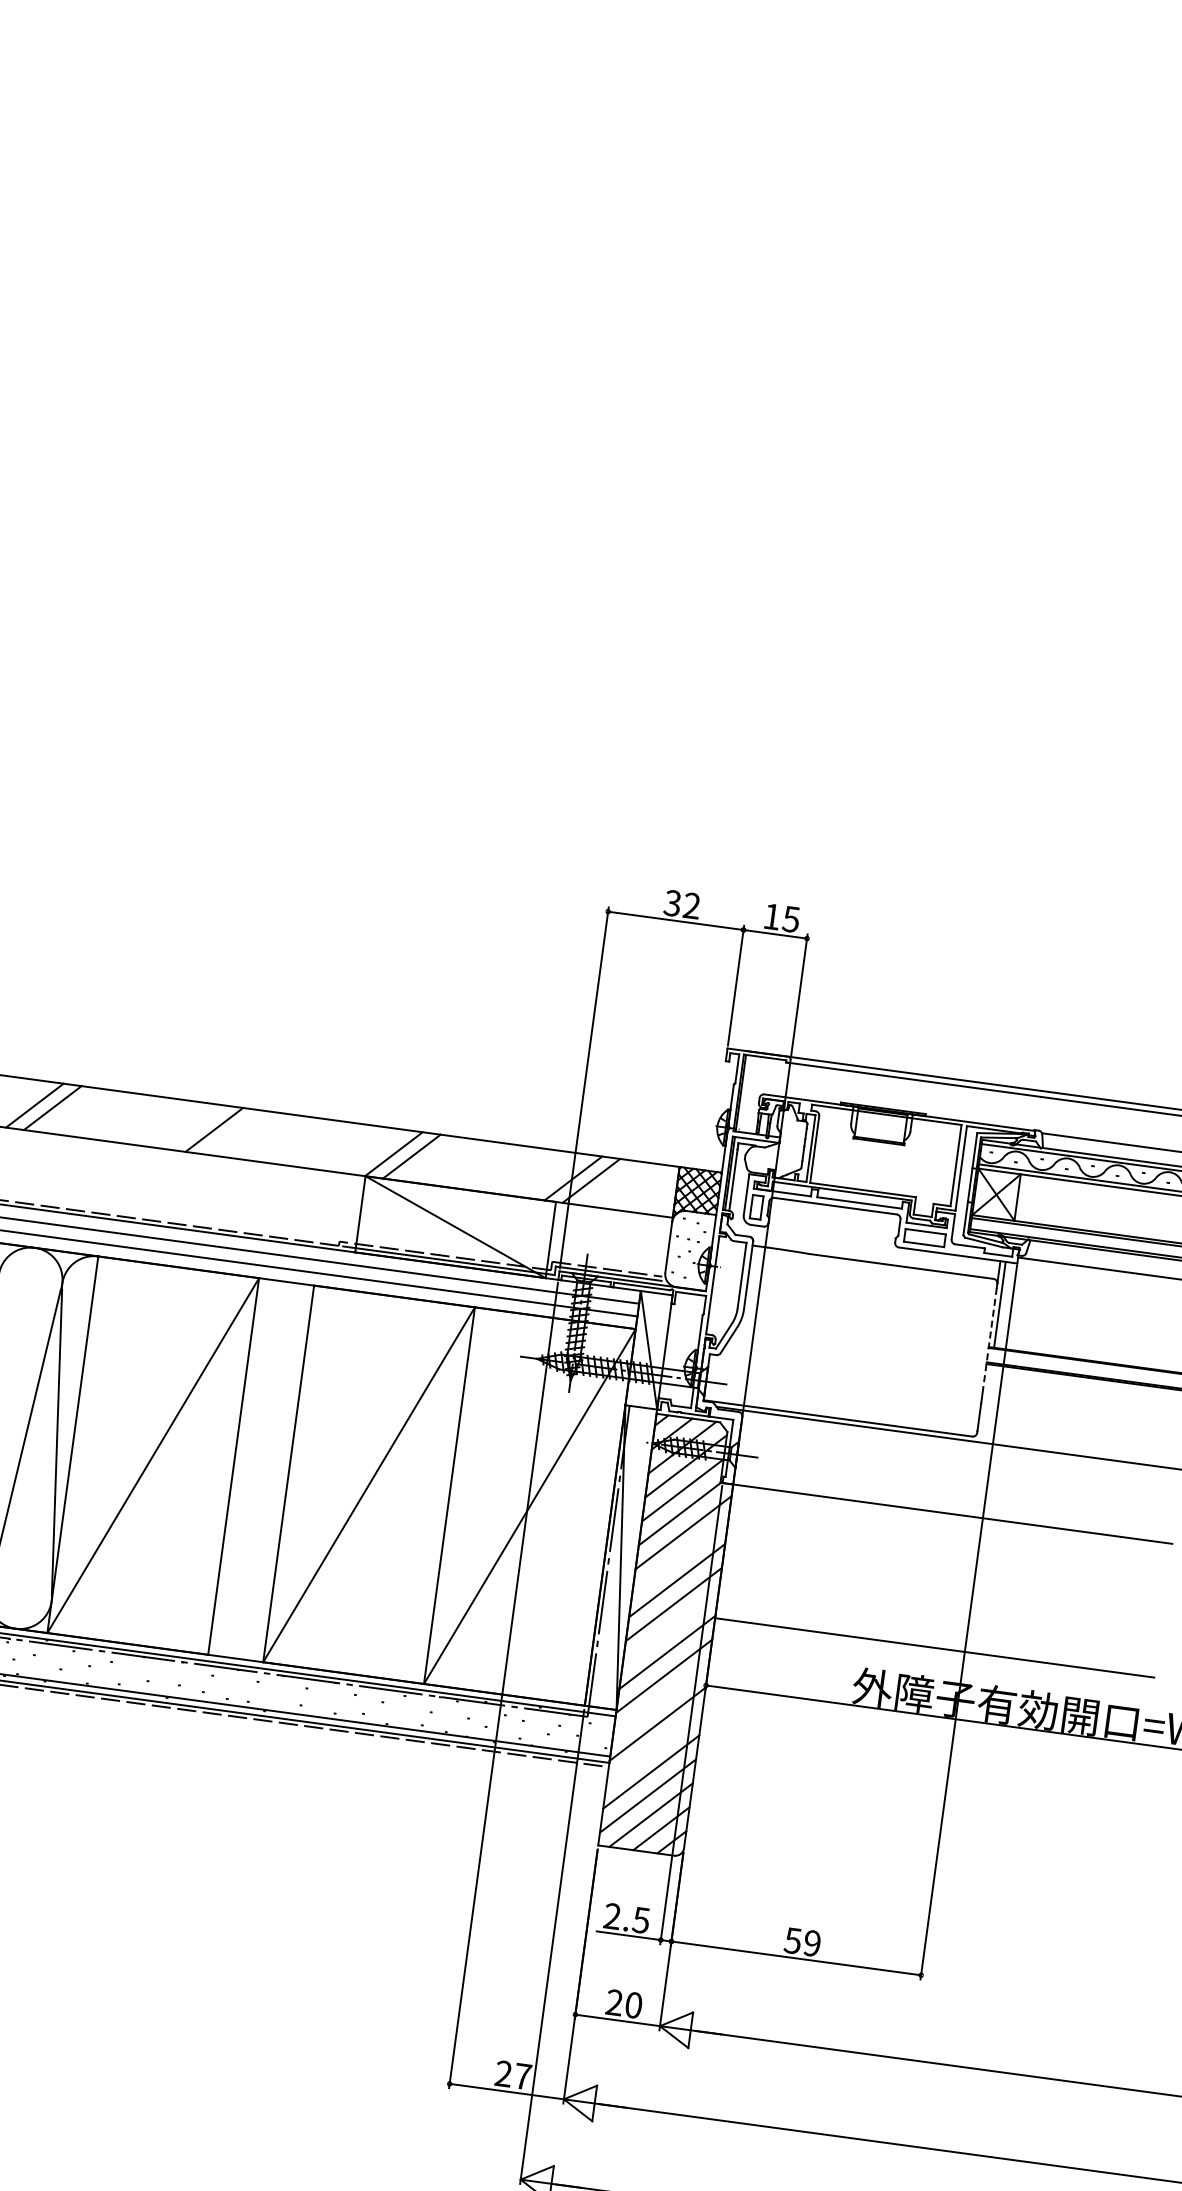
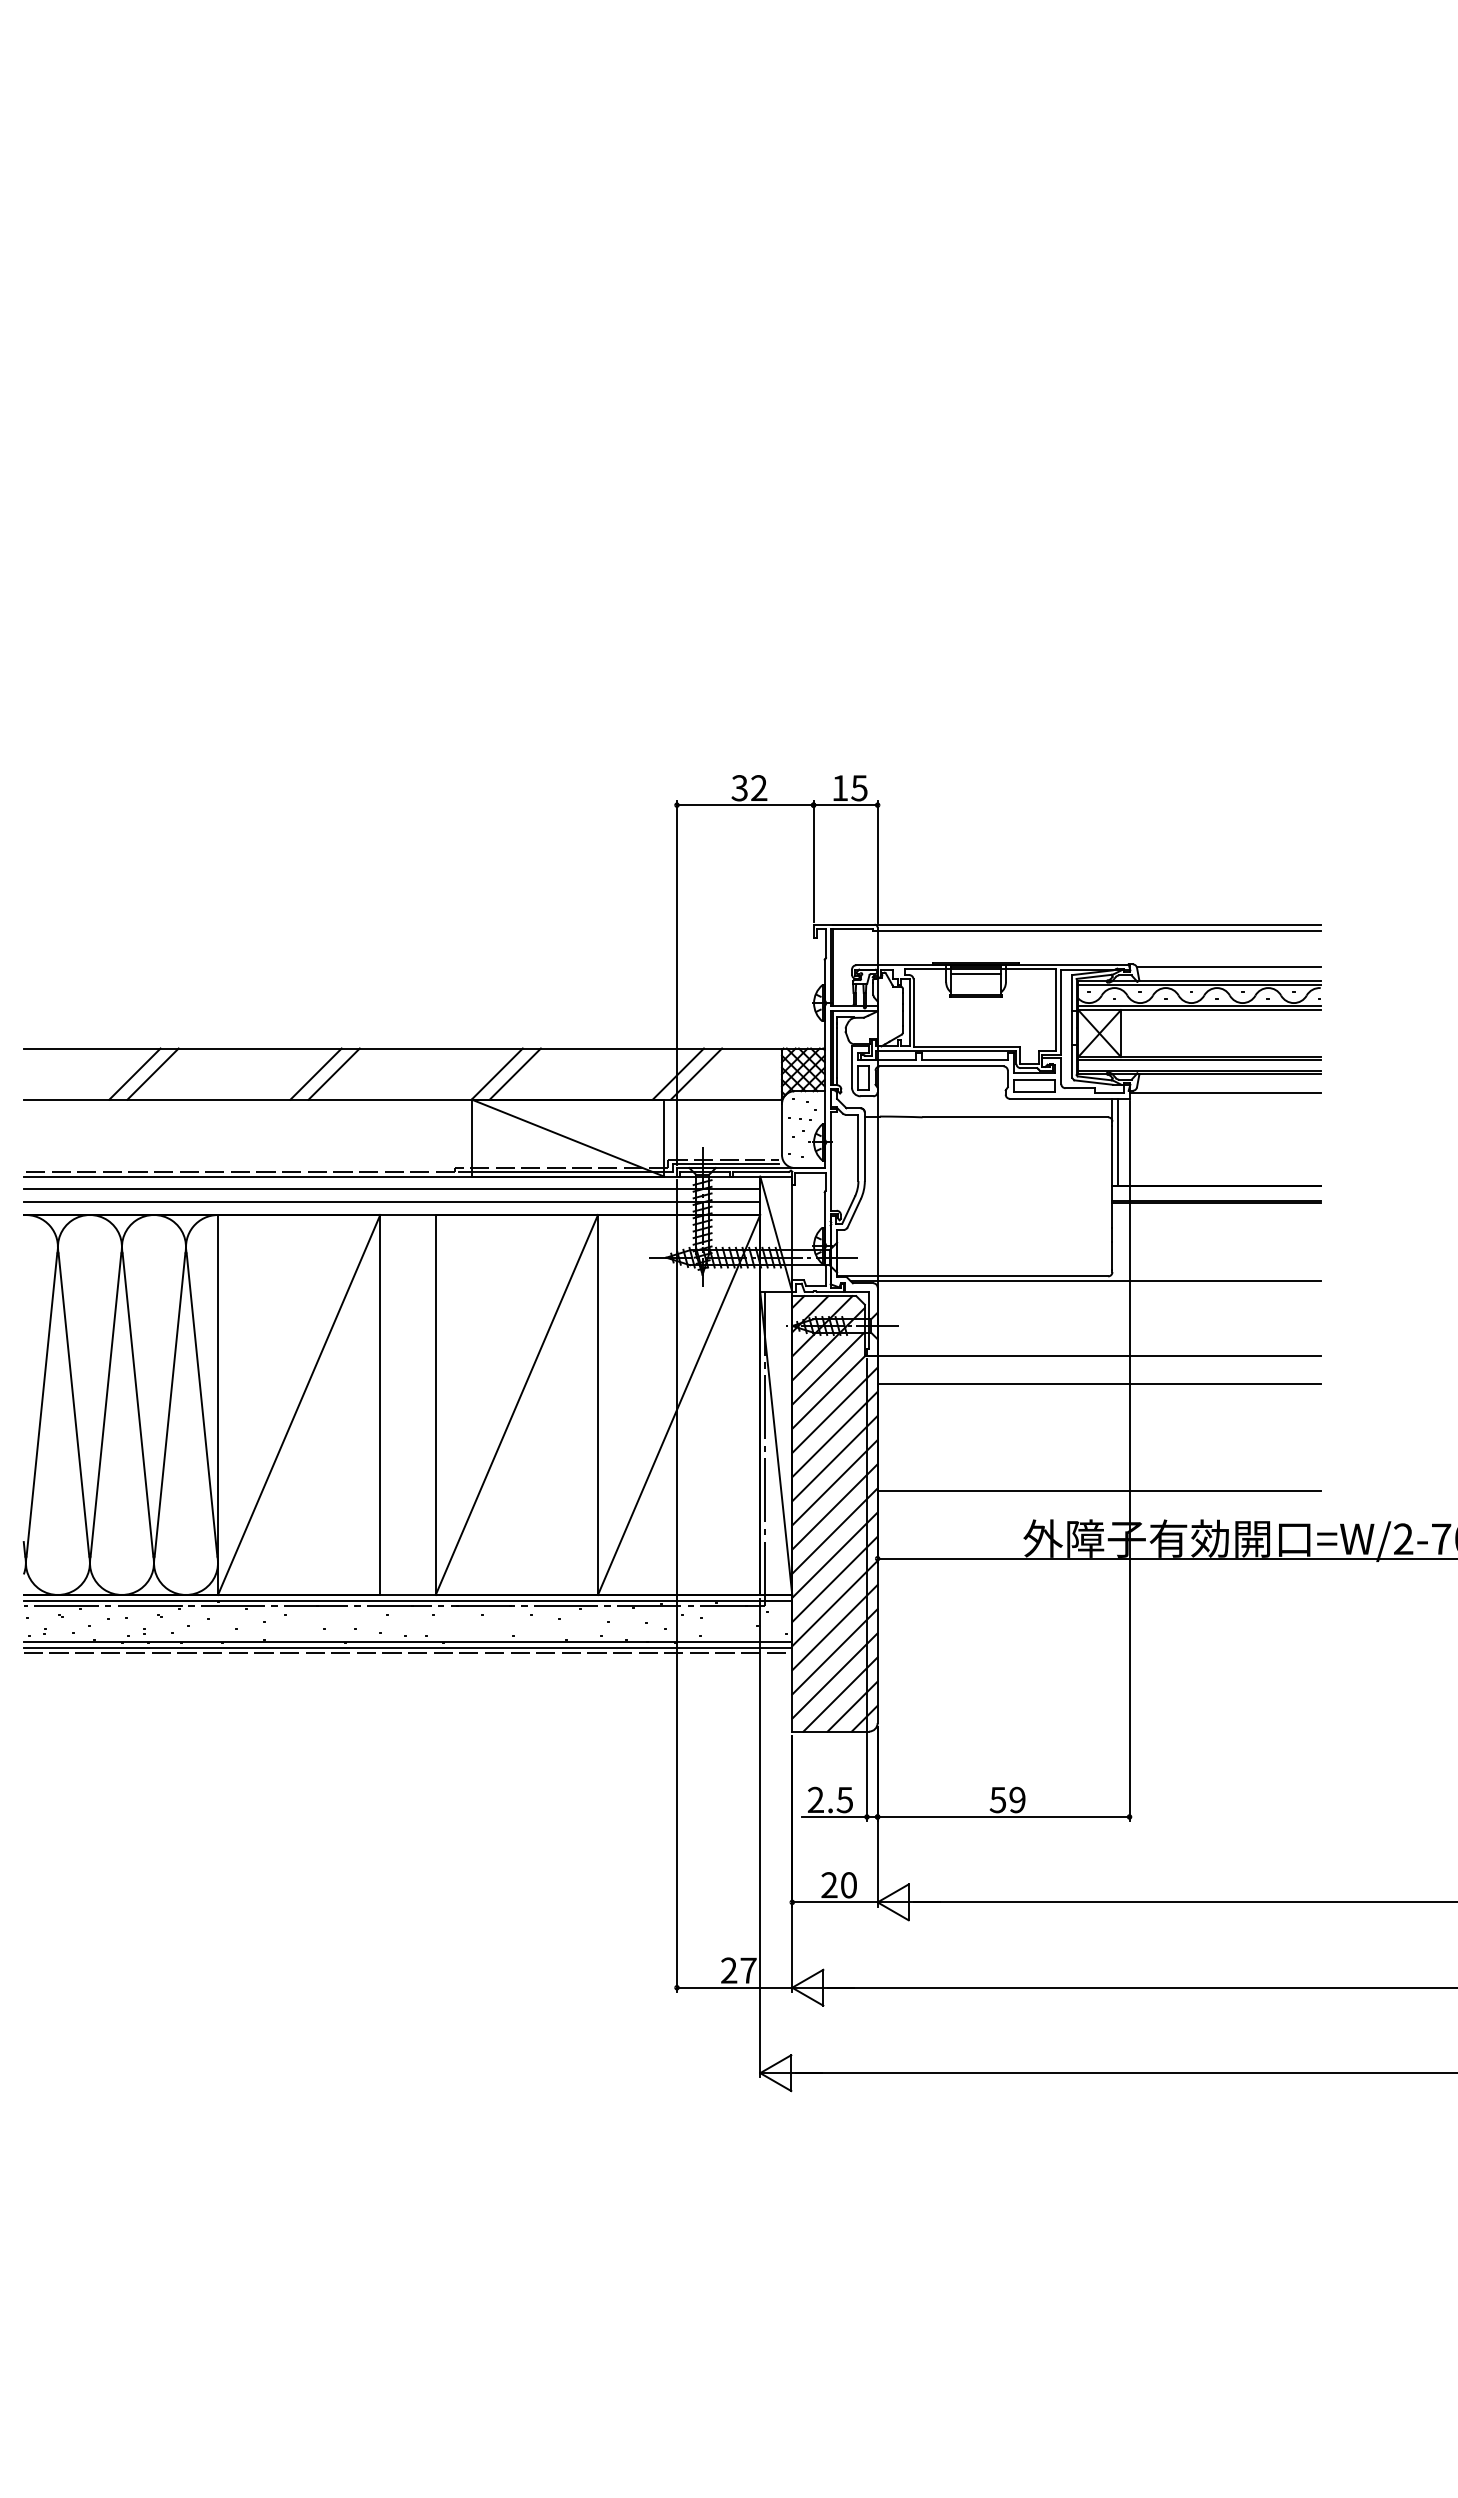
line: (881, 1119) -> (975, 974), added
line: (231, 1131) -> (333, 1073), added
line: (989, 1339) -> (1112, 1177), dashed -> solid
line: (948, 1542) -> (1098, 1384), added
line: (679, 1556) -> (834, 1434), added
line: (670, 1627) -> (834, 1506), added
line: (660, 1700) -> (834, 1579), added
line: (654, 1747) -> (834, 1627), added

